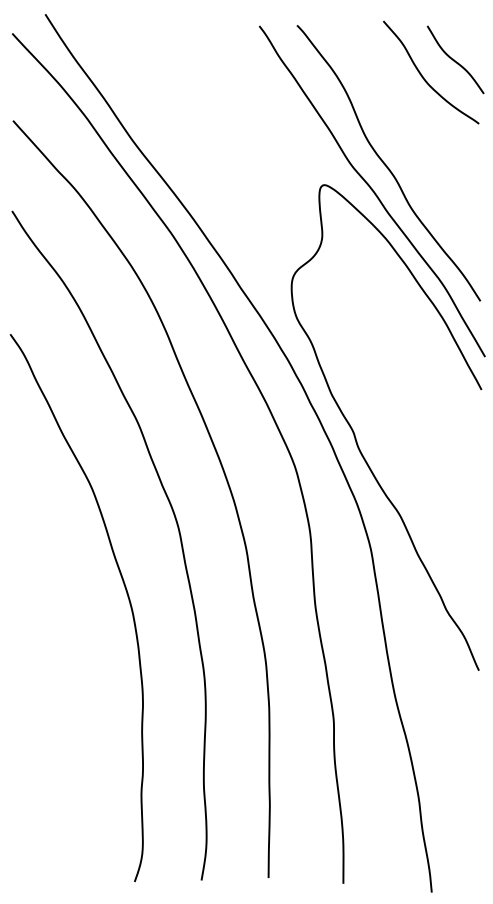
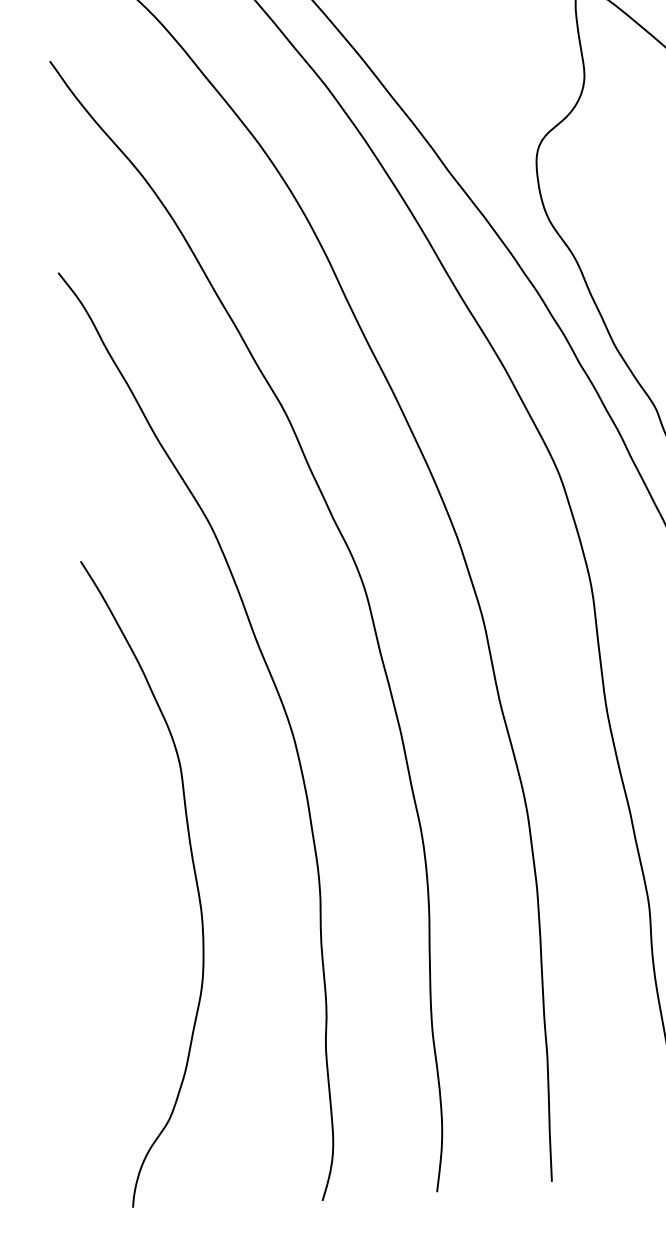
curve: (69, 685) -> (192, 869), added

